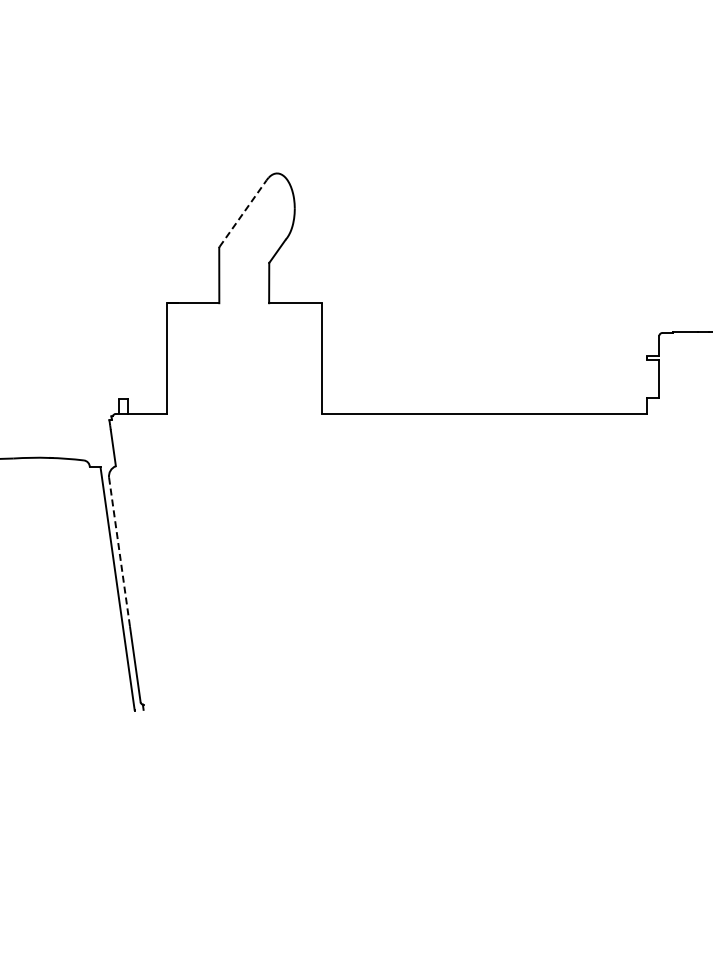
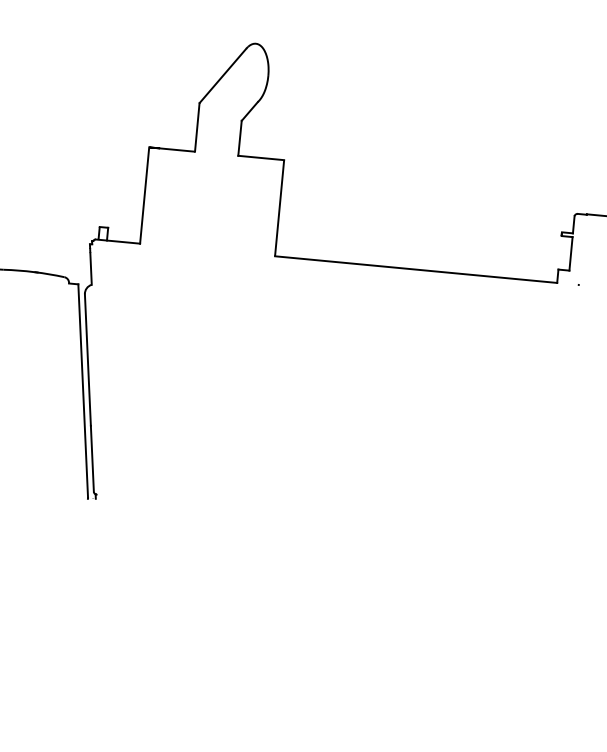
line: (243, 213) -> (223, 75), dashed -> solid
line: (119, 552) -> (87, 360), dashed -> solid

